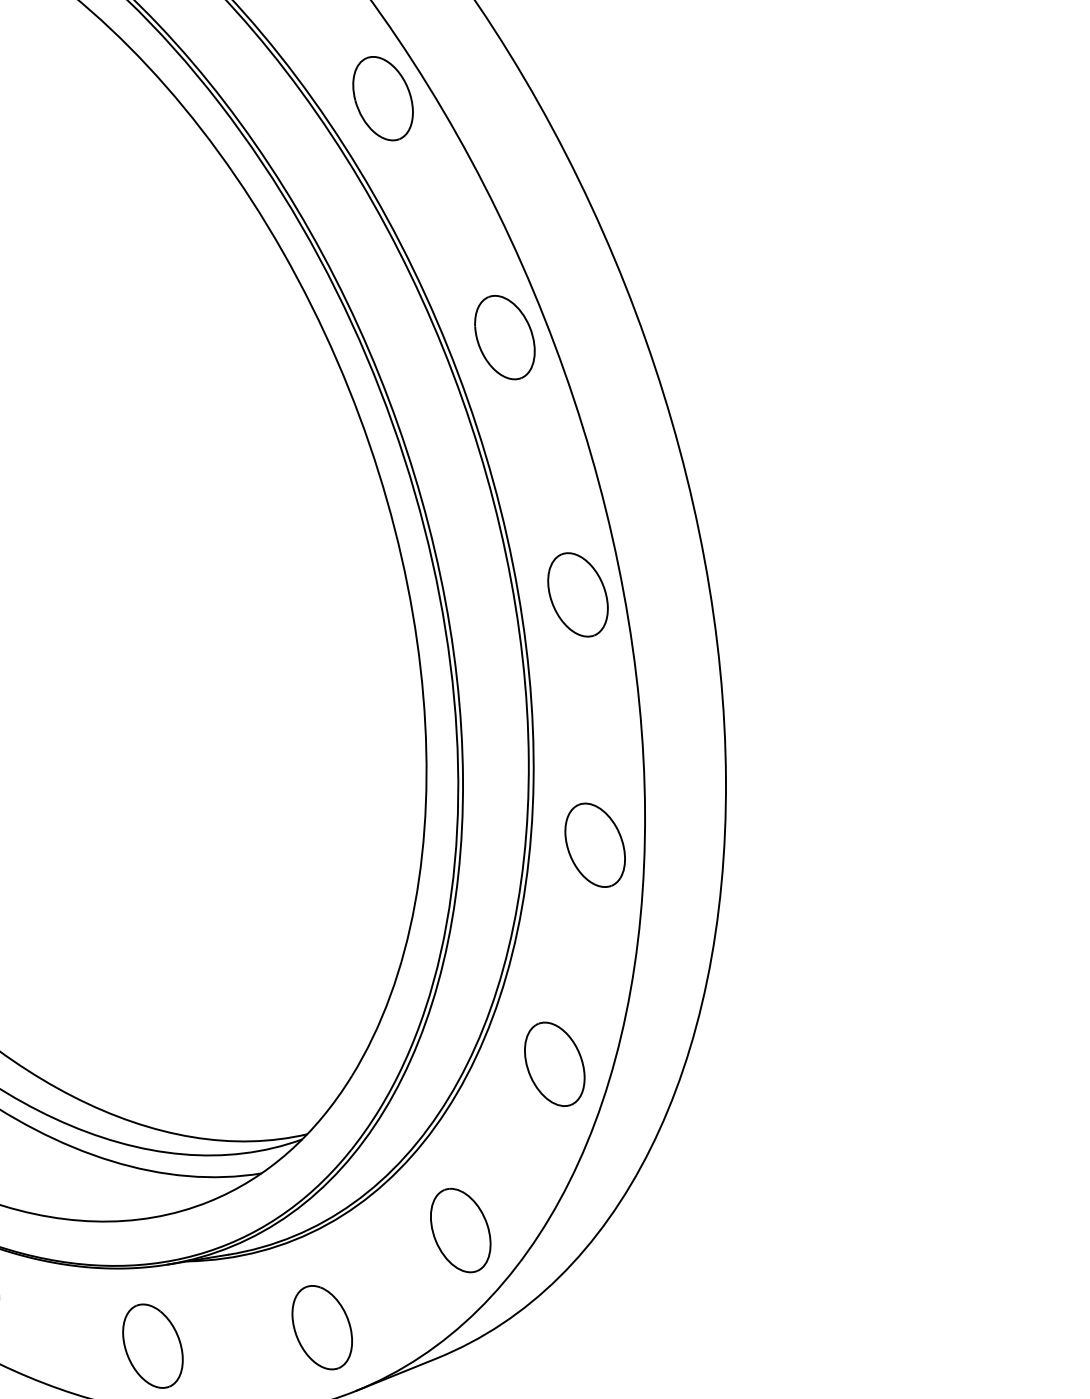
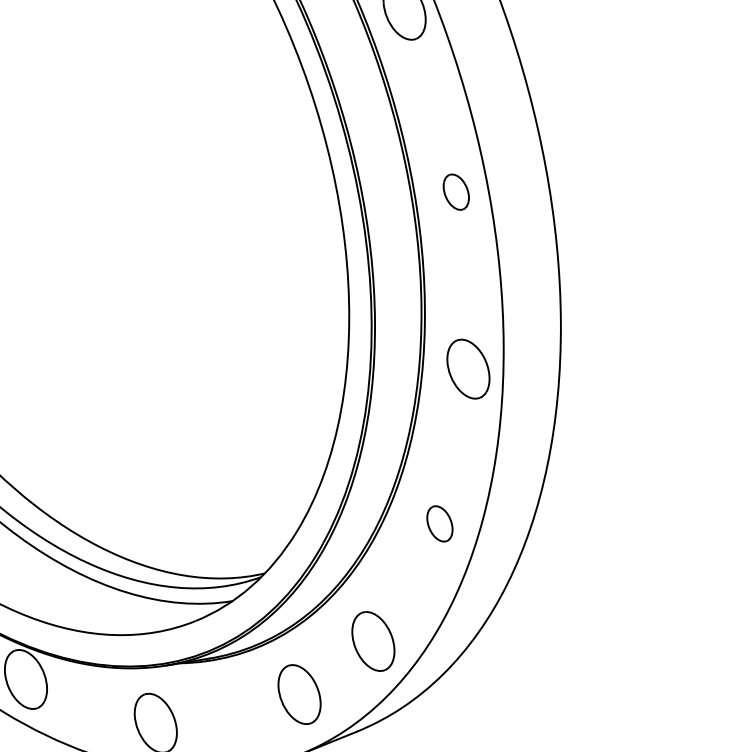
part: (577, 594) -> (455, 191), size x0.6
part: (554, 1063) -> (439, 523), size x0.6
part: (321, 1327) -> (299, 694), moved

